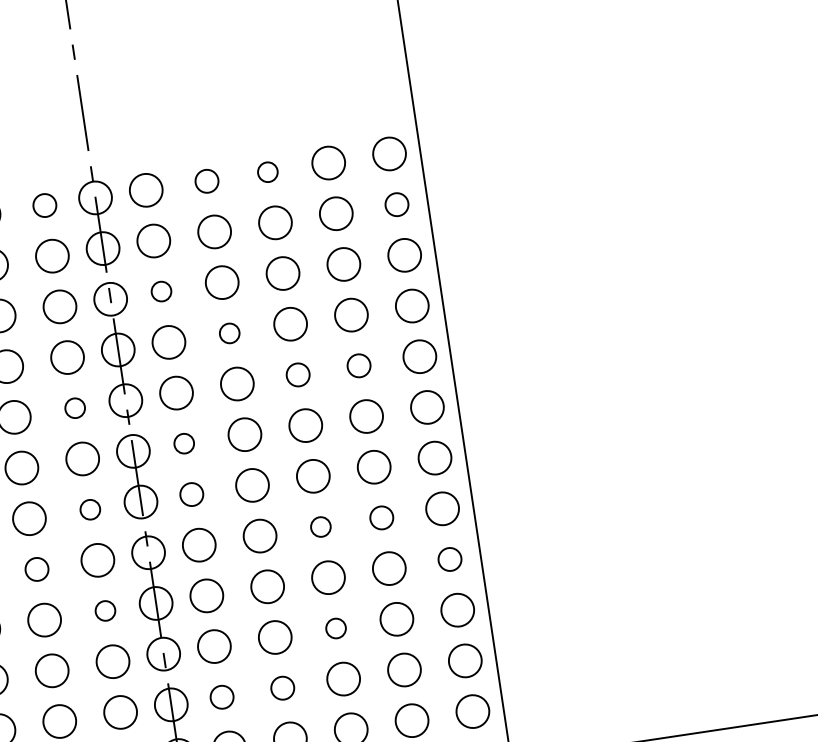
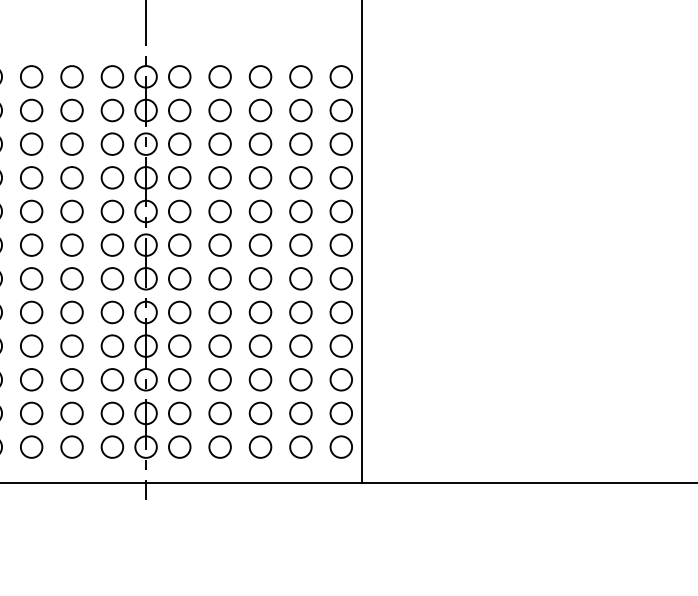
circle: (267, 171) -> (260, 76), size x1.67
circle: (206, 180) -> (219, 76), size x1.43
circle: (44, 204) -> (112, 76), size x1.43
circle: (395, 204) -> (340, 110), size x1.43
circle: (160, 290) -> (179, 143), size x1.67
circle: (228, 332) -> (219, 177), size x1.67
circle: (358, 365) -> (300, 211), size x1.43
circle: (298, 374) -> (260, 211), size x1.43
circle: (75, 408) -> (112, 211), size x1.67
circle: (183, 442) -> (179, 244), size x1.67
circle: (191, 494) -> (179, 278), size x1.43
circle: (90, 509) -> (112, 278), size x1.67
circle: (381, 518) -> (300, 312), size x1.43
circle: (320, 527) -> (260, 312), size x1.67
circle: (448, 558) -> (340, 345), size x1.43
circle: (36, 569) -> (71, 312), size x1.43
circle: (105, 610) -> (112, 345), size x1.67
circle: (335, 627) -> (260, 379), size x1.67
circle: (281, 688) -> (219, 413), size x1.43
circle: (221, 697) -> (179, 413), size x1.43

